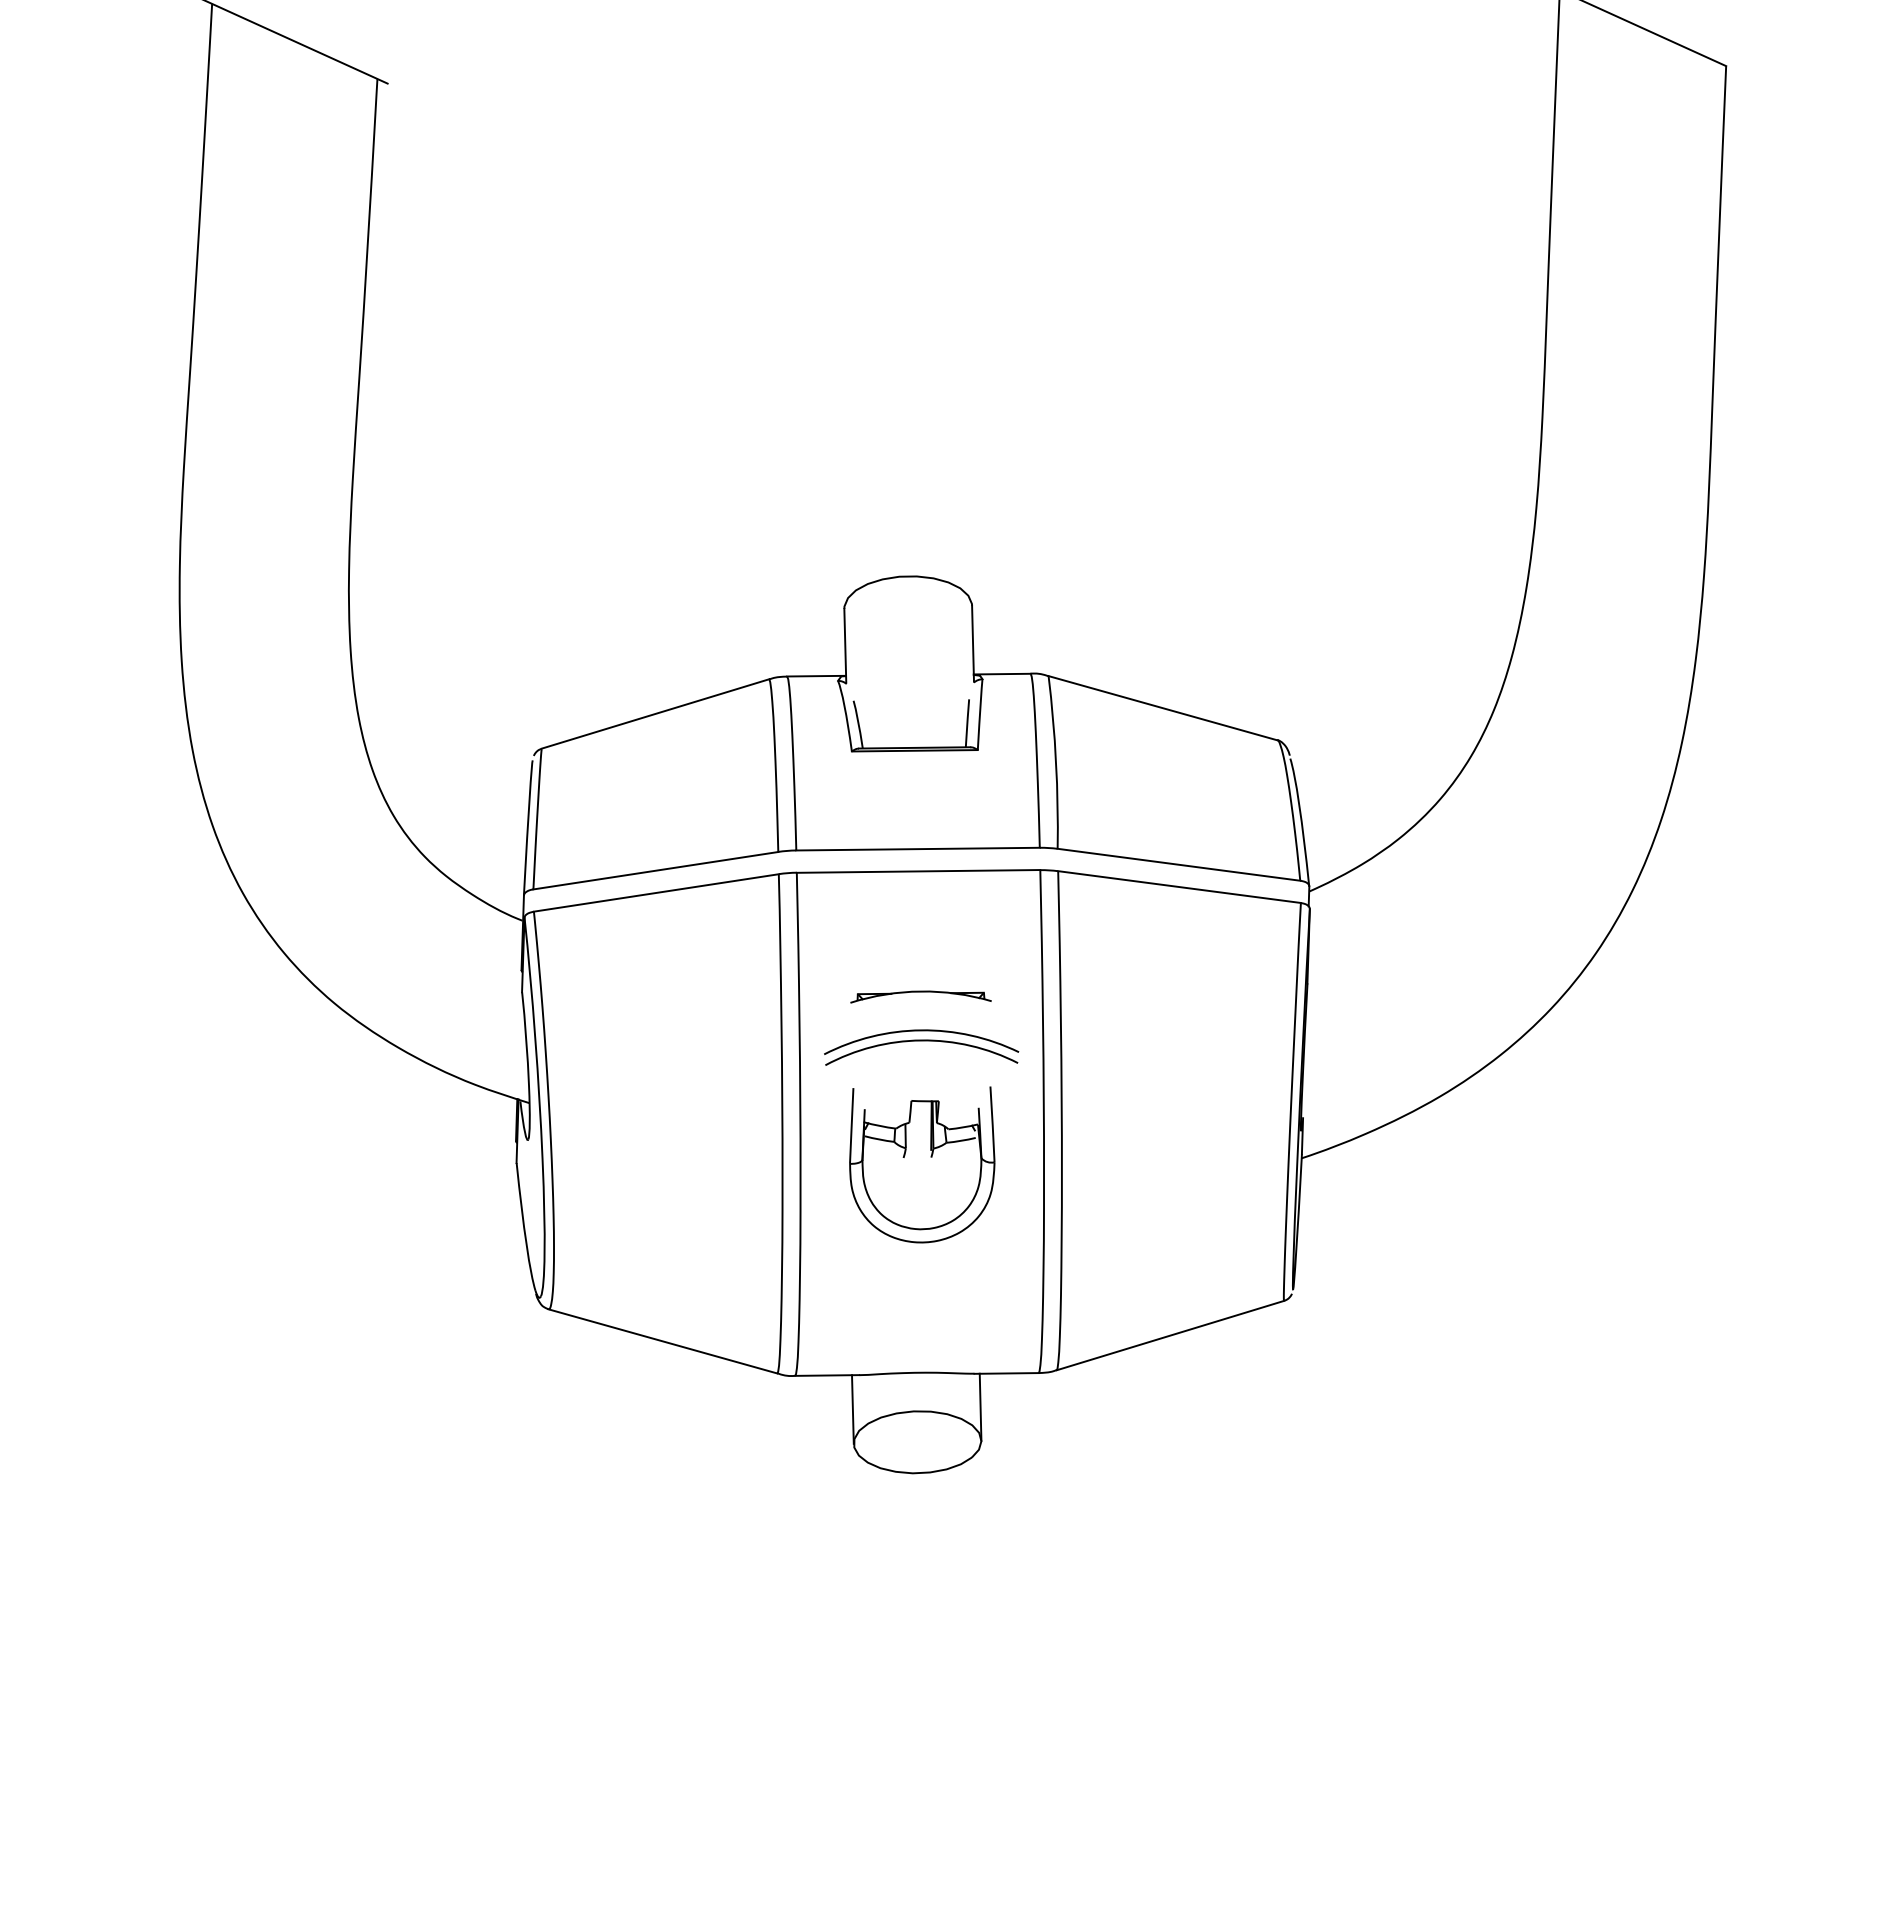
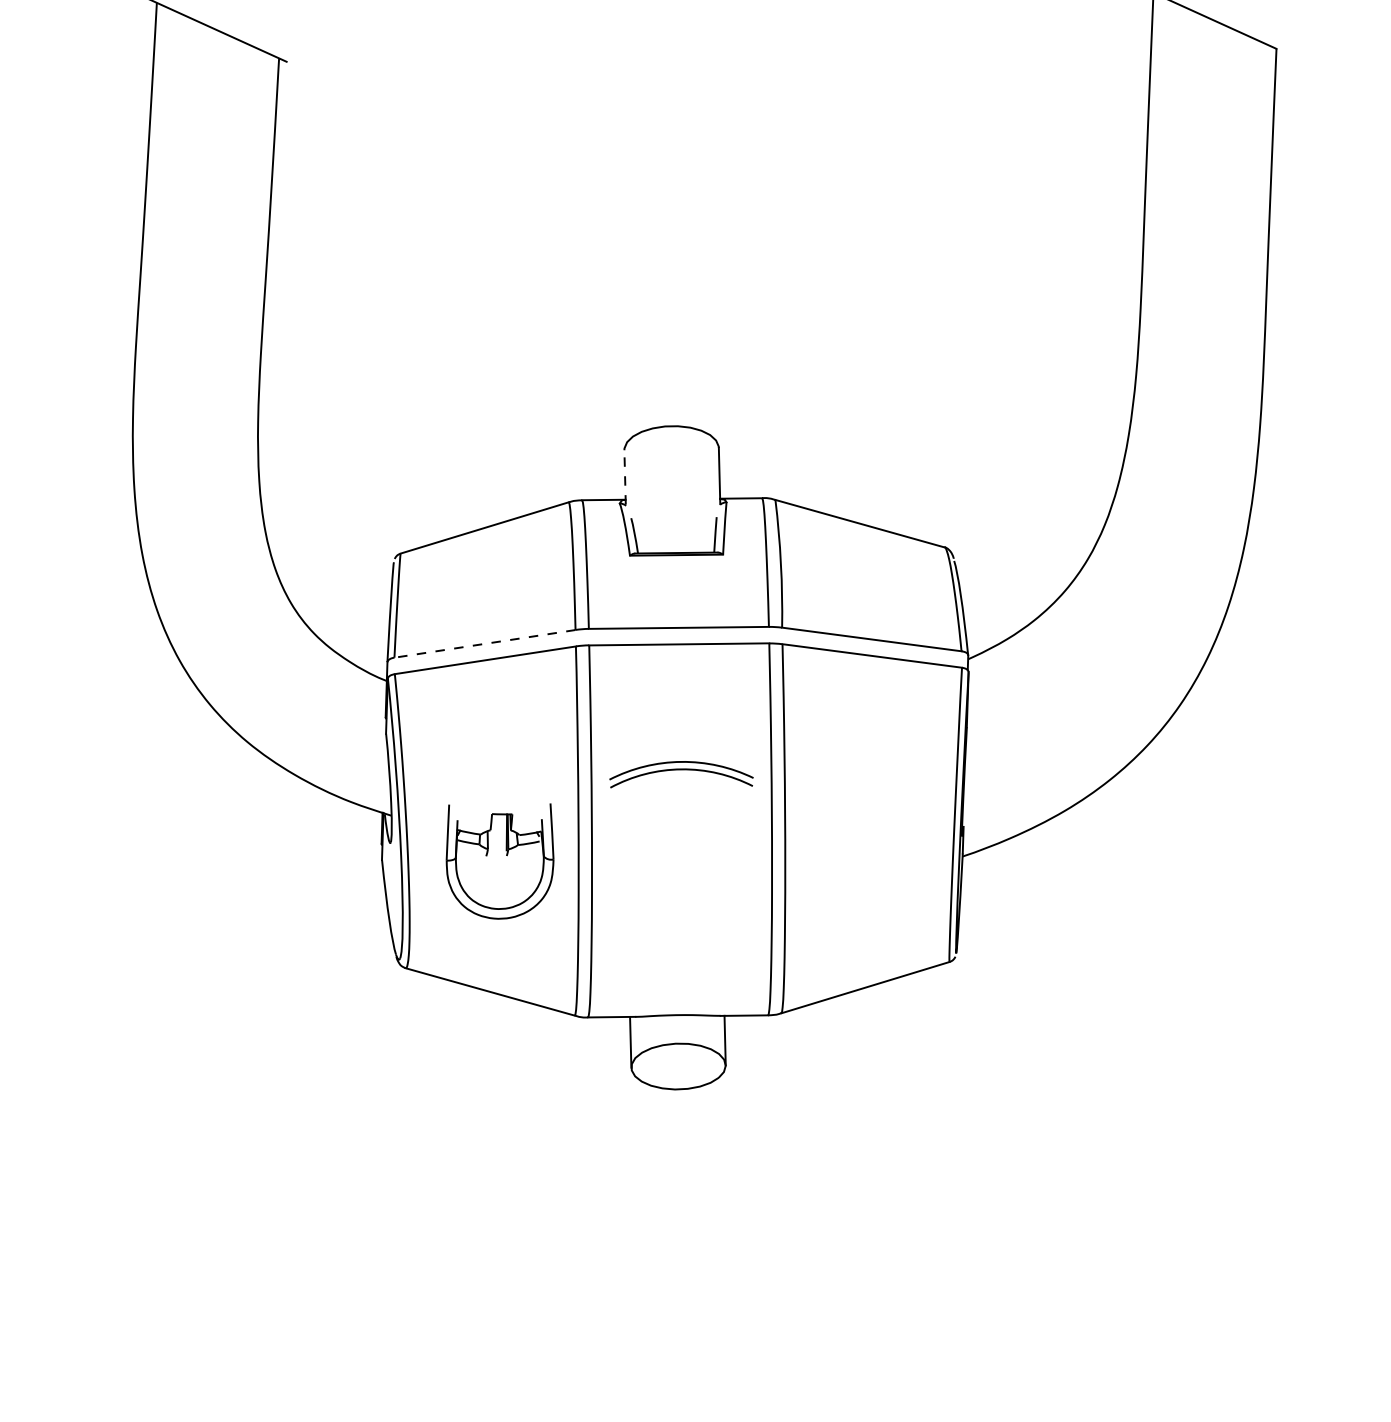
line: (845, 645) -> (625, 477), solid -> dashed
line: (655, 870) -> (484, 643), solid -> dashed
part: (920, 996) -> (680, 736), removed
part: (922, 1164) -> (500, 861), moved

